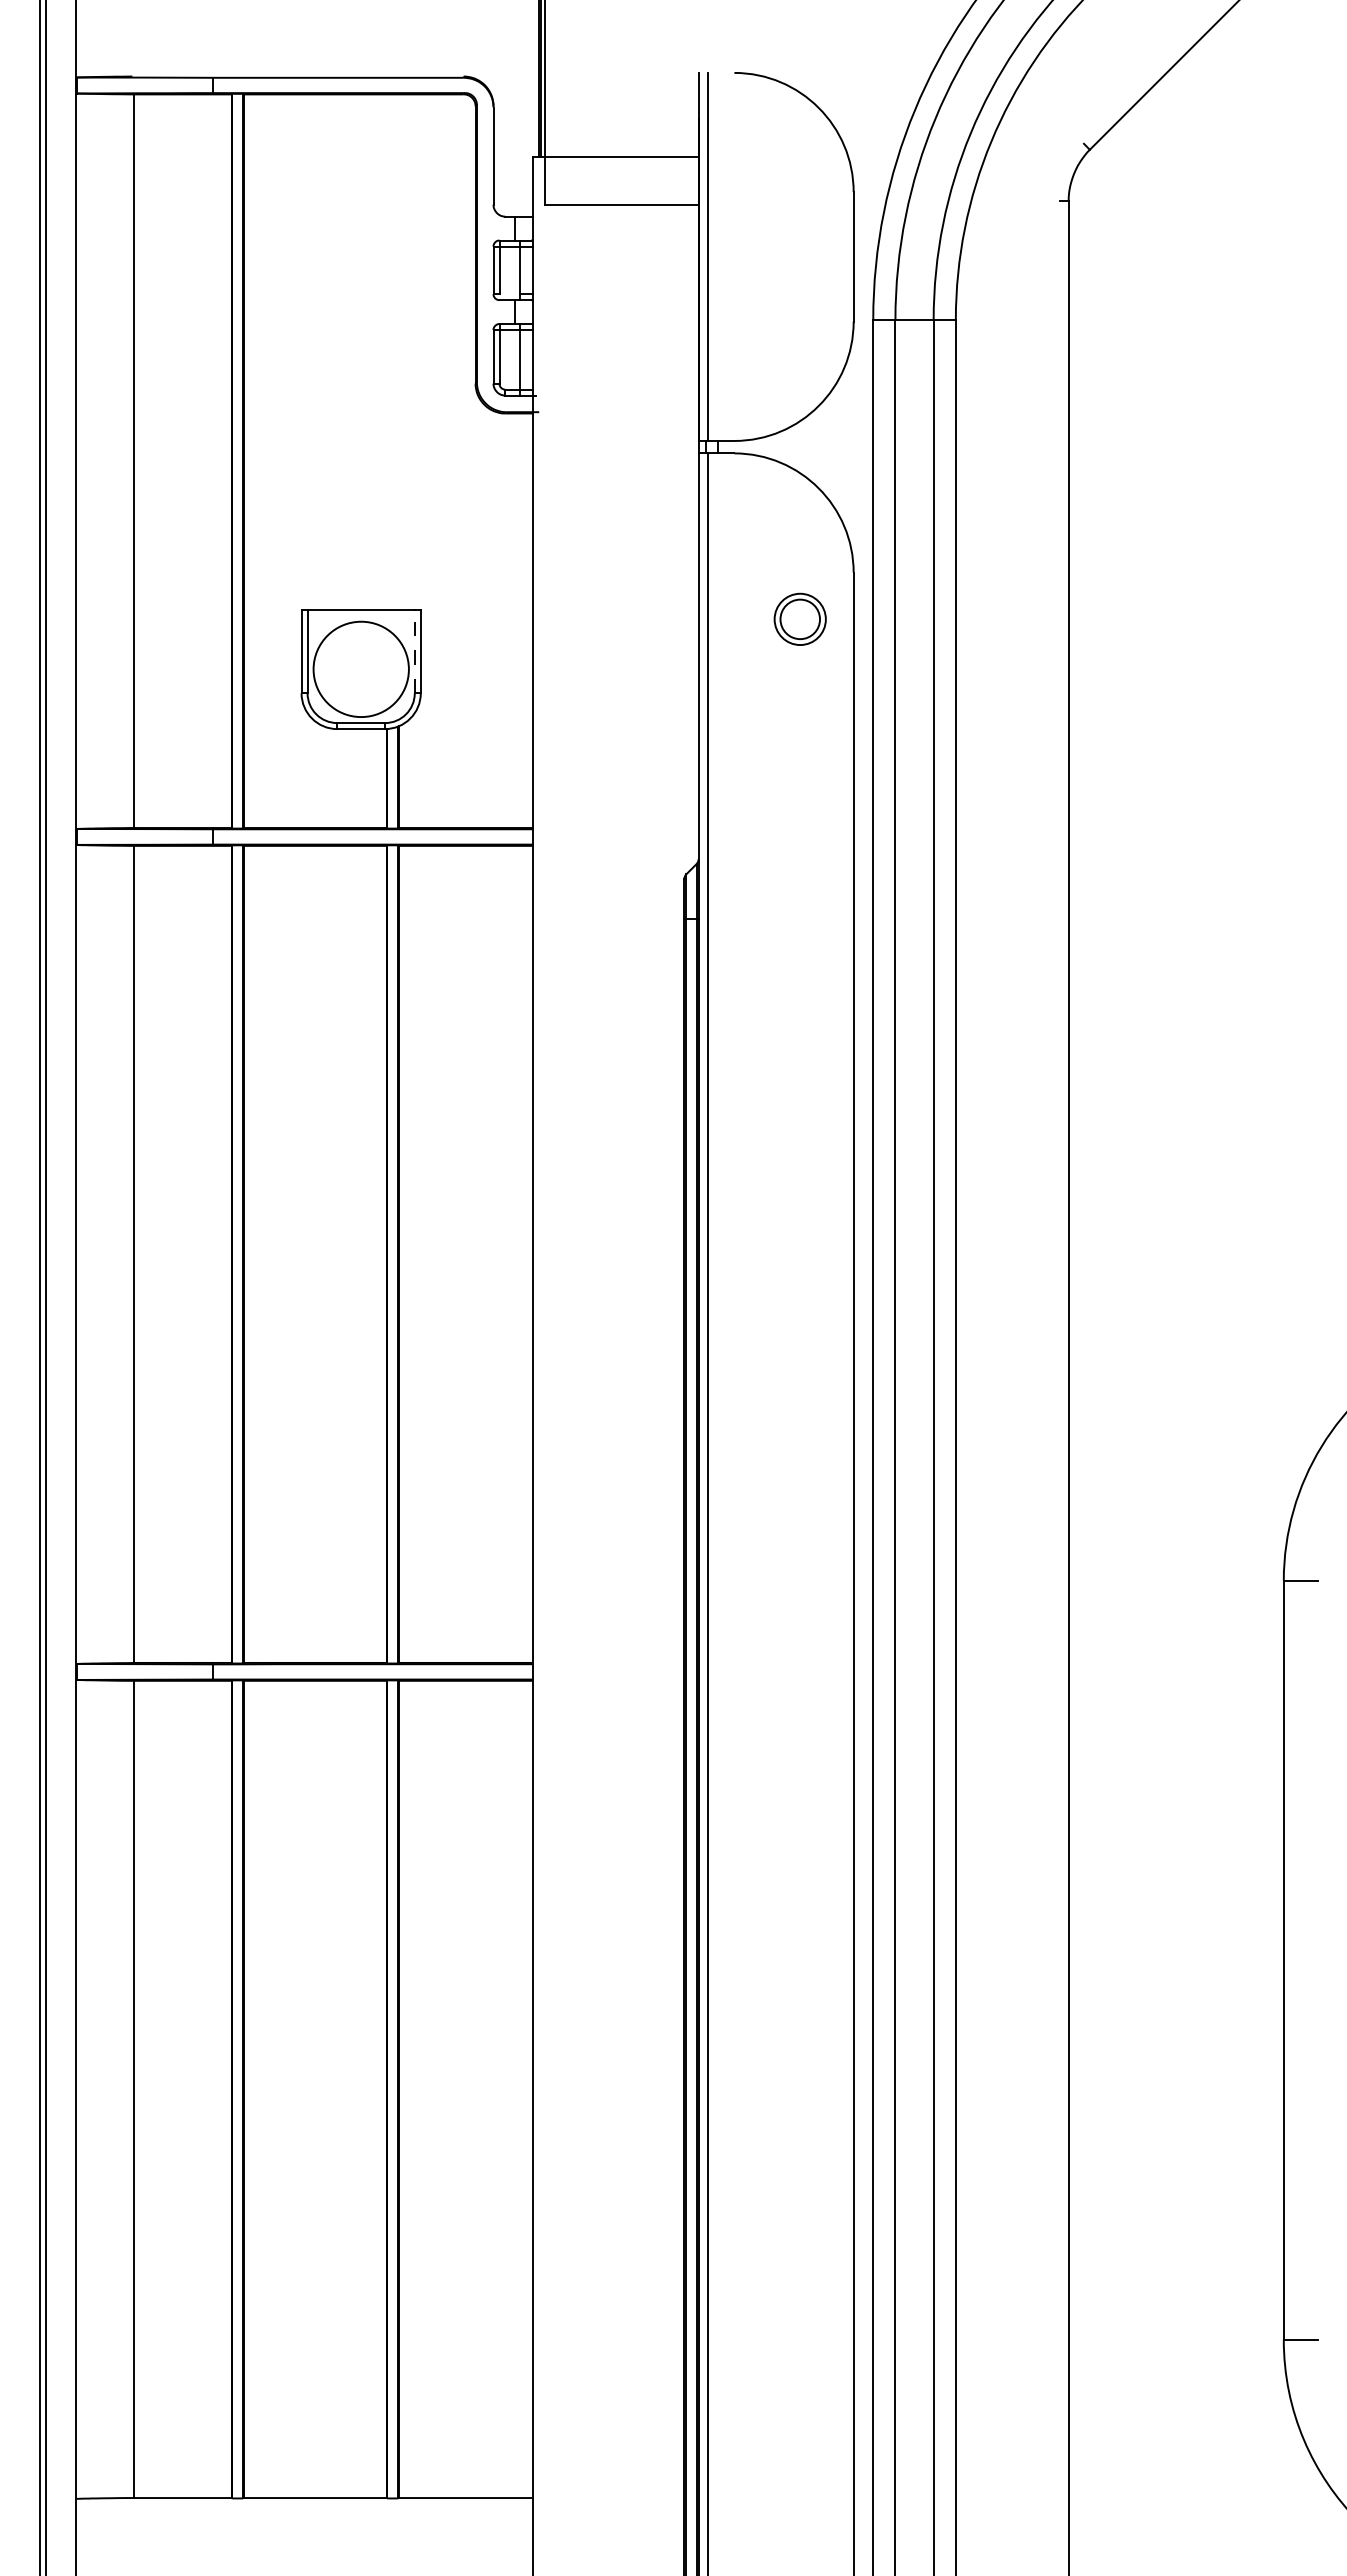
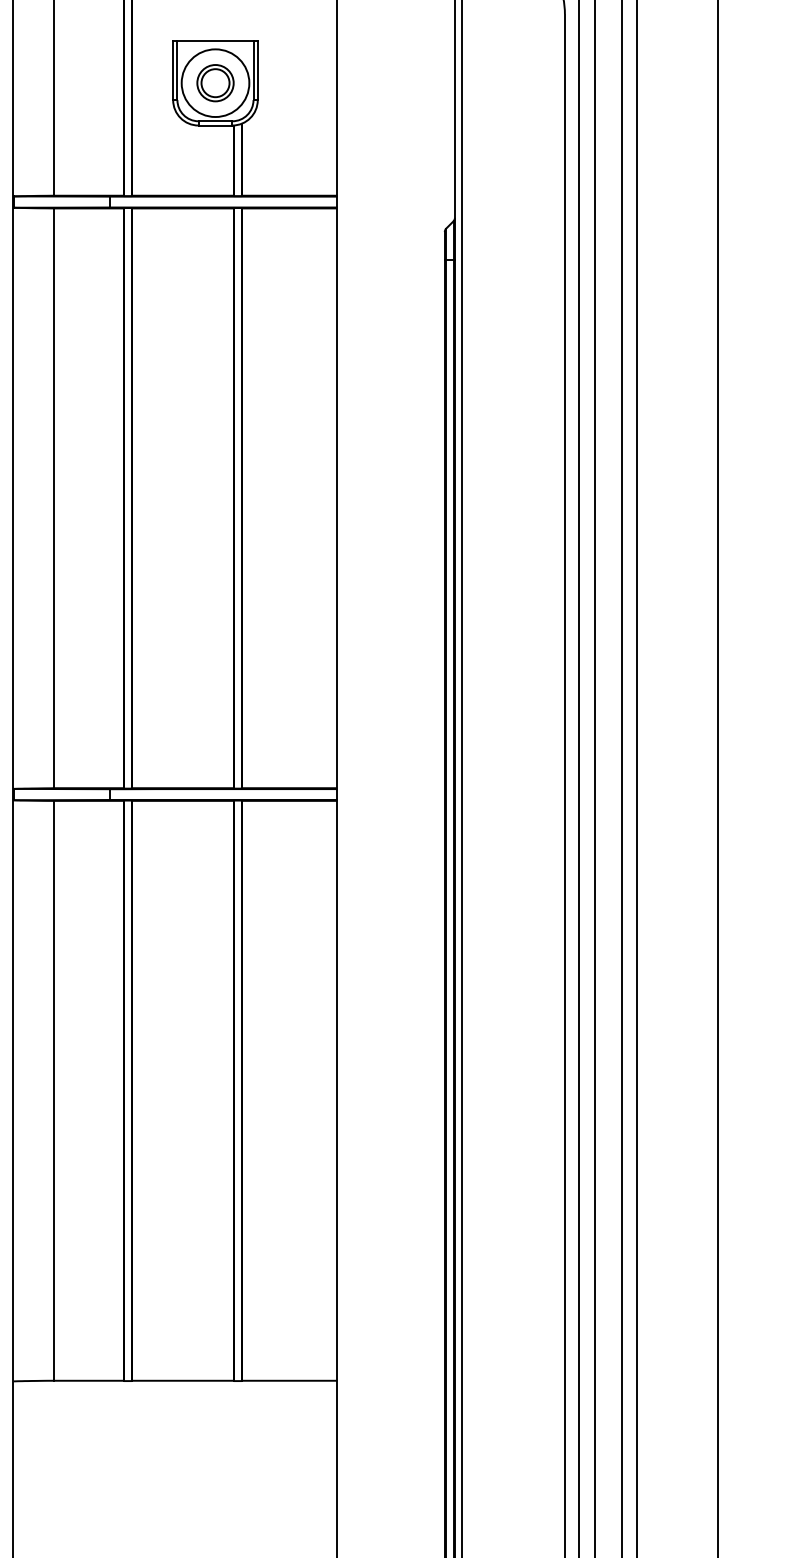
part: (799, 618) -> (214, 82), moved
line: (414, 651) -> (253, 70), dashed -> solid

